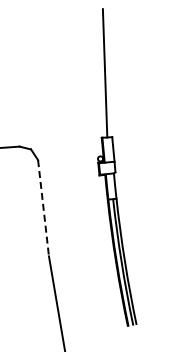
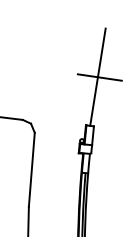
line: (107, 72) -> (99, 76), added
line: (43, 208) -> (31, 170), dashed -> solid

